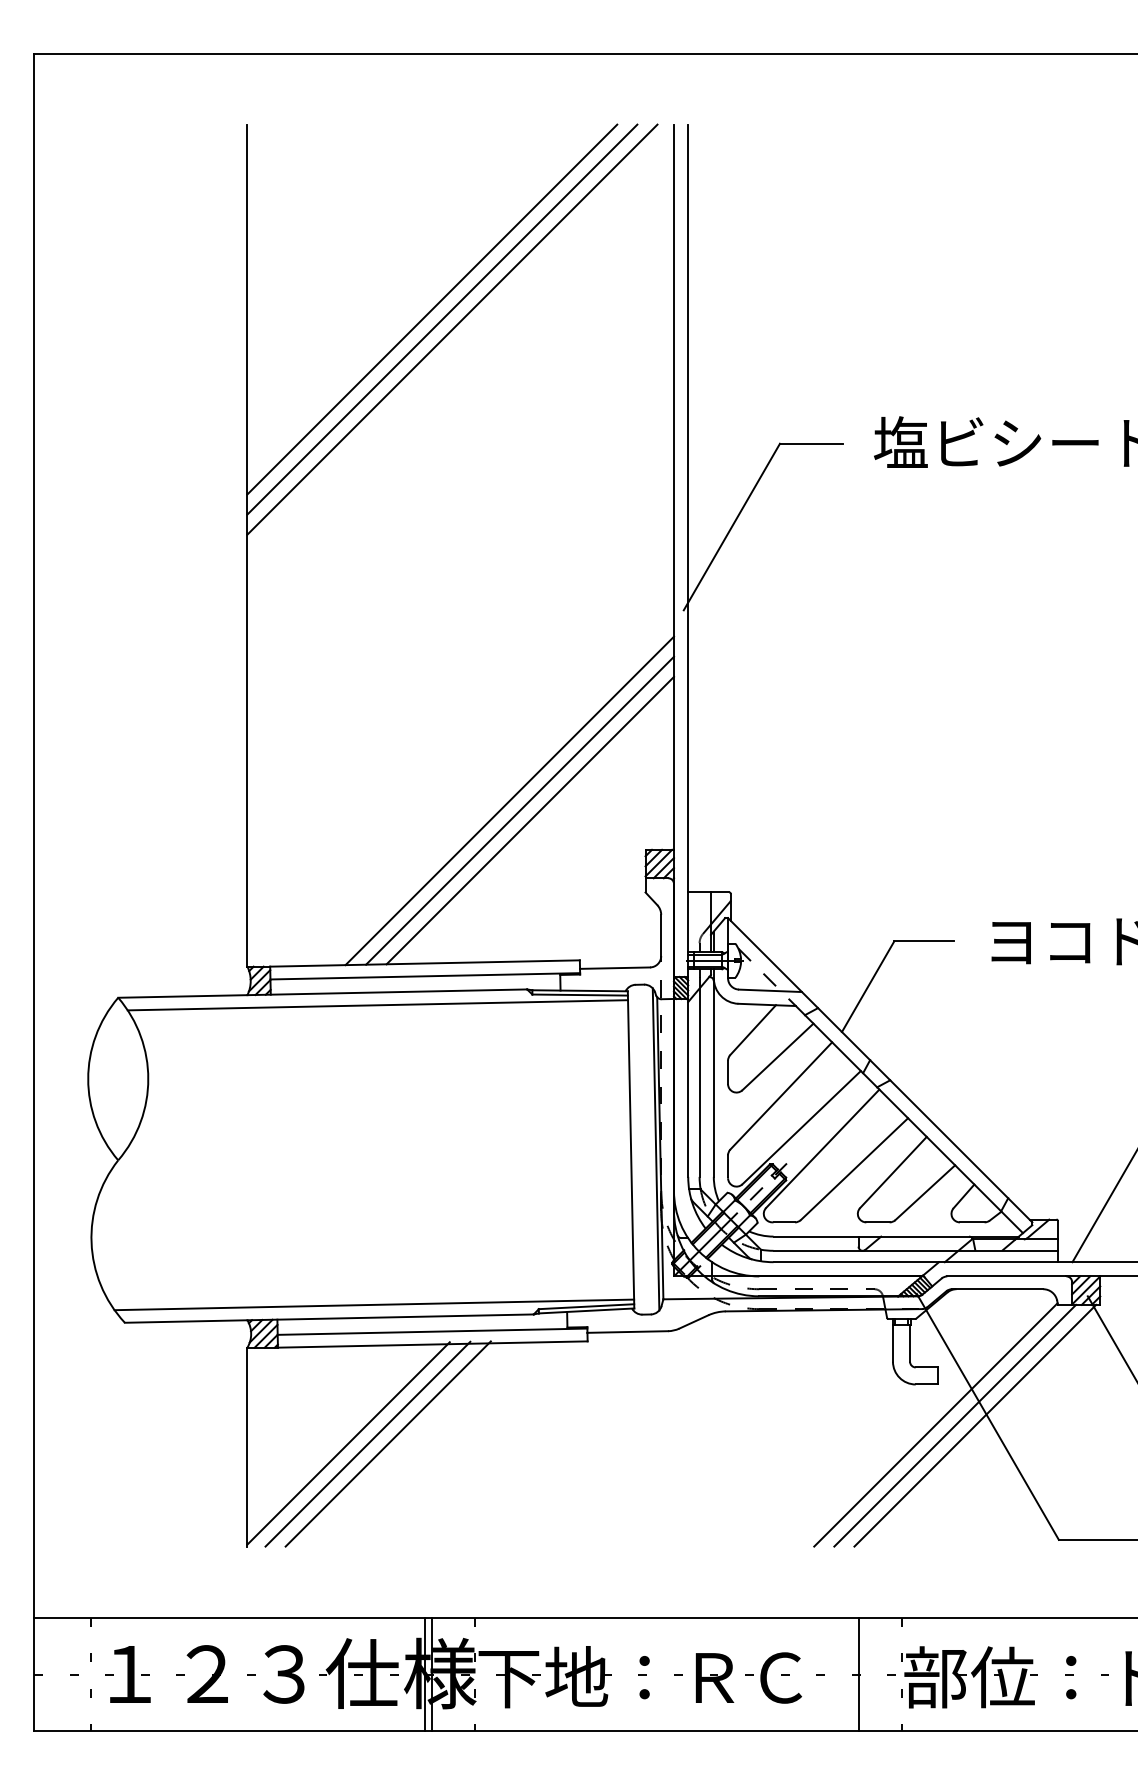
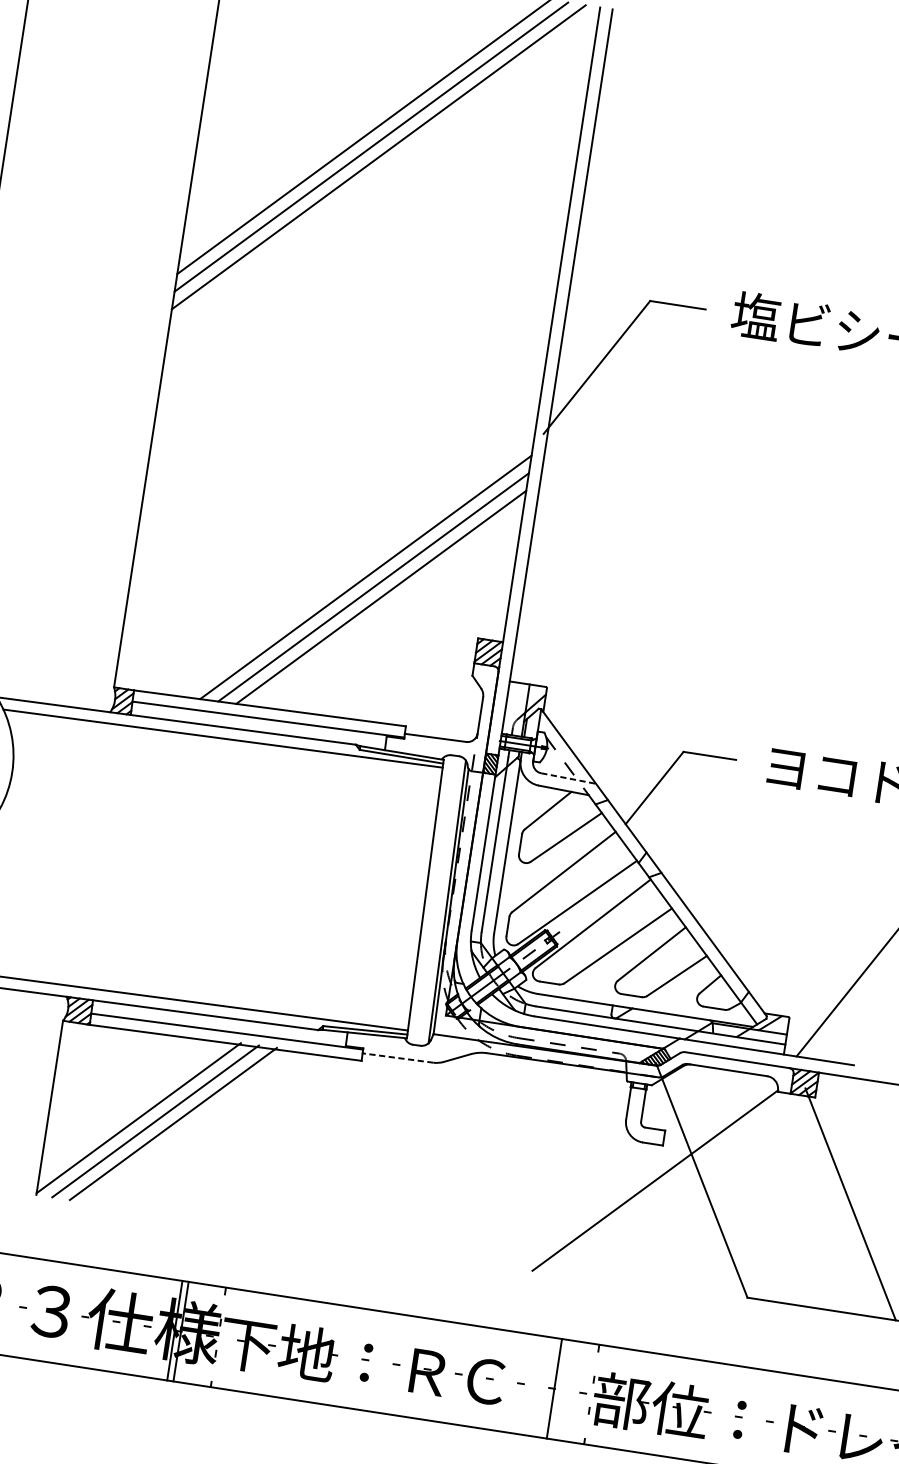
line: (770, 990) -> (568, 778), solid -> dashed
line: (627, 1332) -> (397, 1058), solid -> dashed
line: (955, 1425) -> (672, 1183), removed
line: (975, 1425) -> (689, 1186), removed

